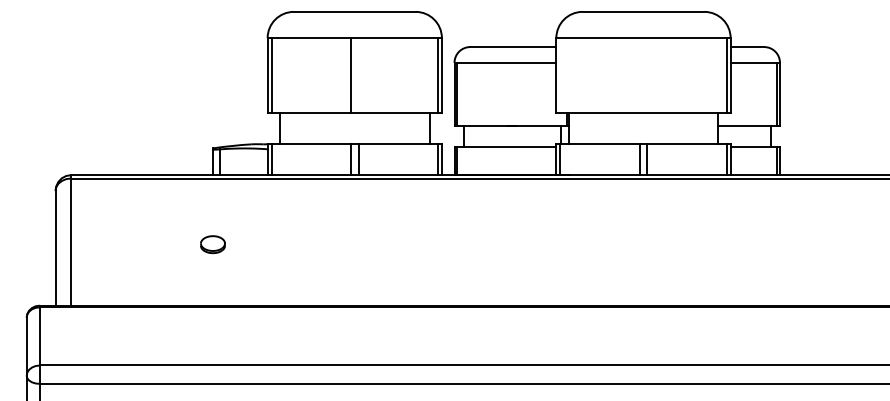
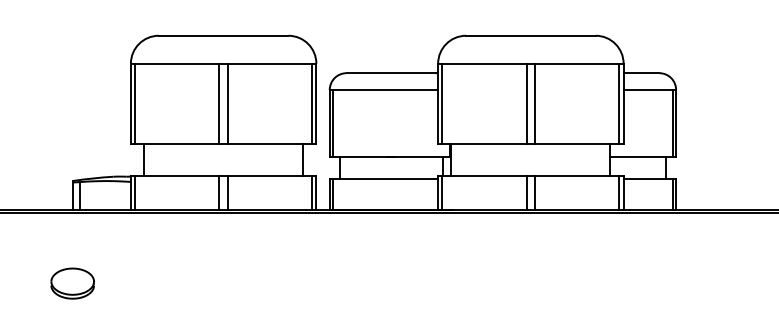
line: (358, 75) -> (227, 103), added
line: (560, 75) -> (442, 103), added
line: (639, 75) -> (526, 103), added
line: (647, 75) -> (535, 103), added
part: (212, 244) -> (72, 283), size x1.67

